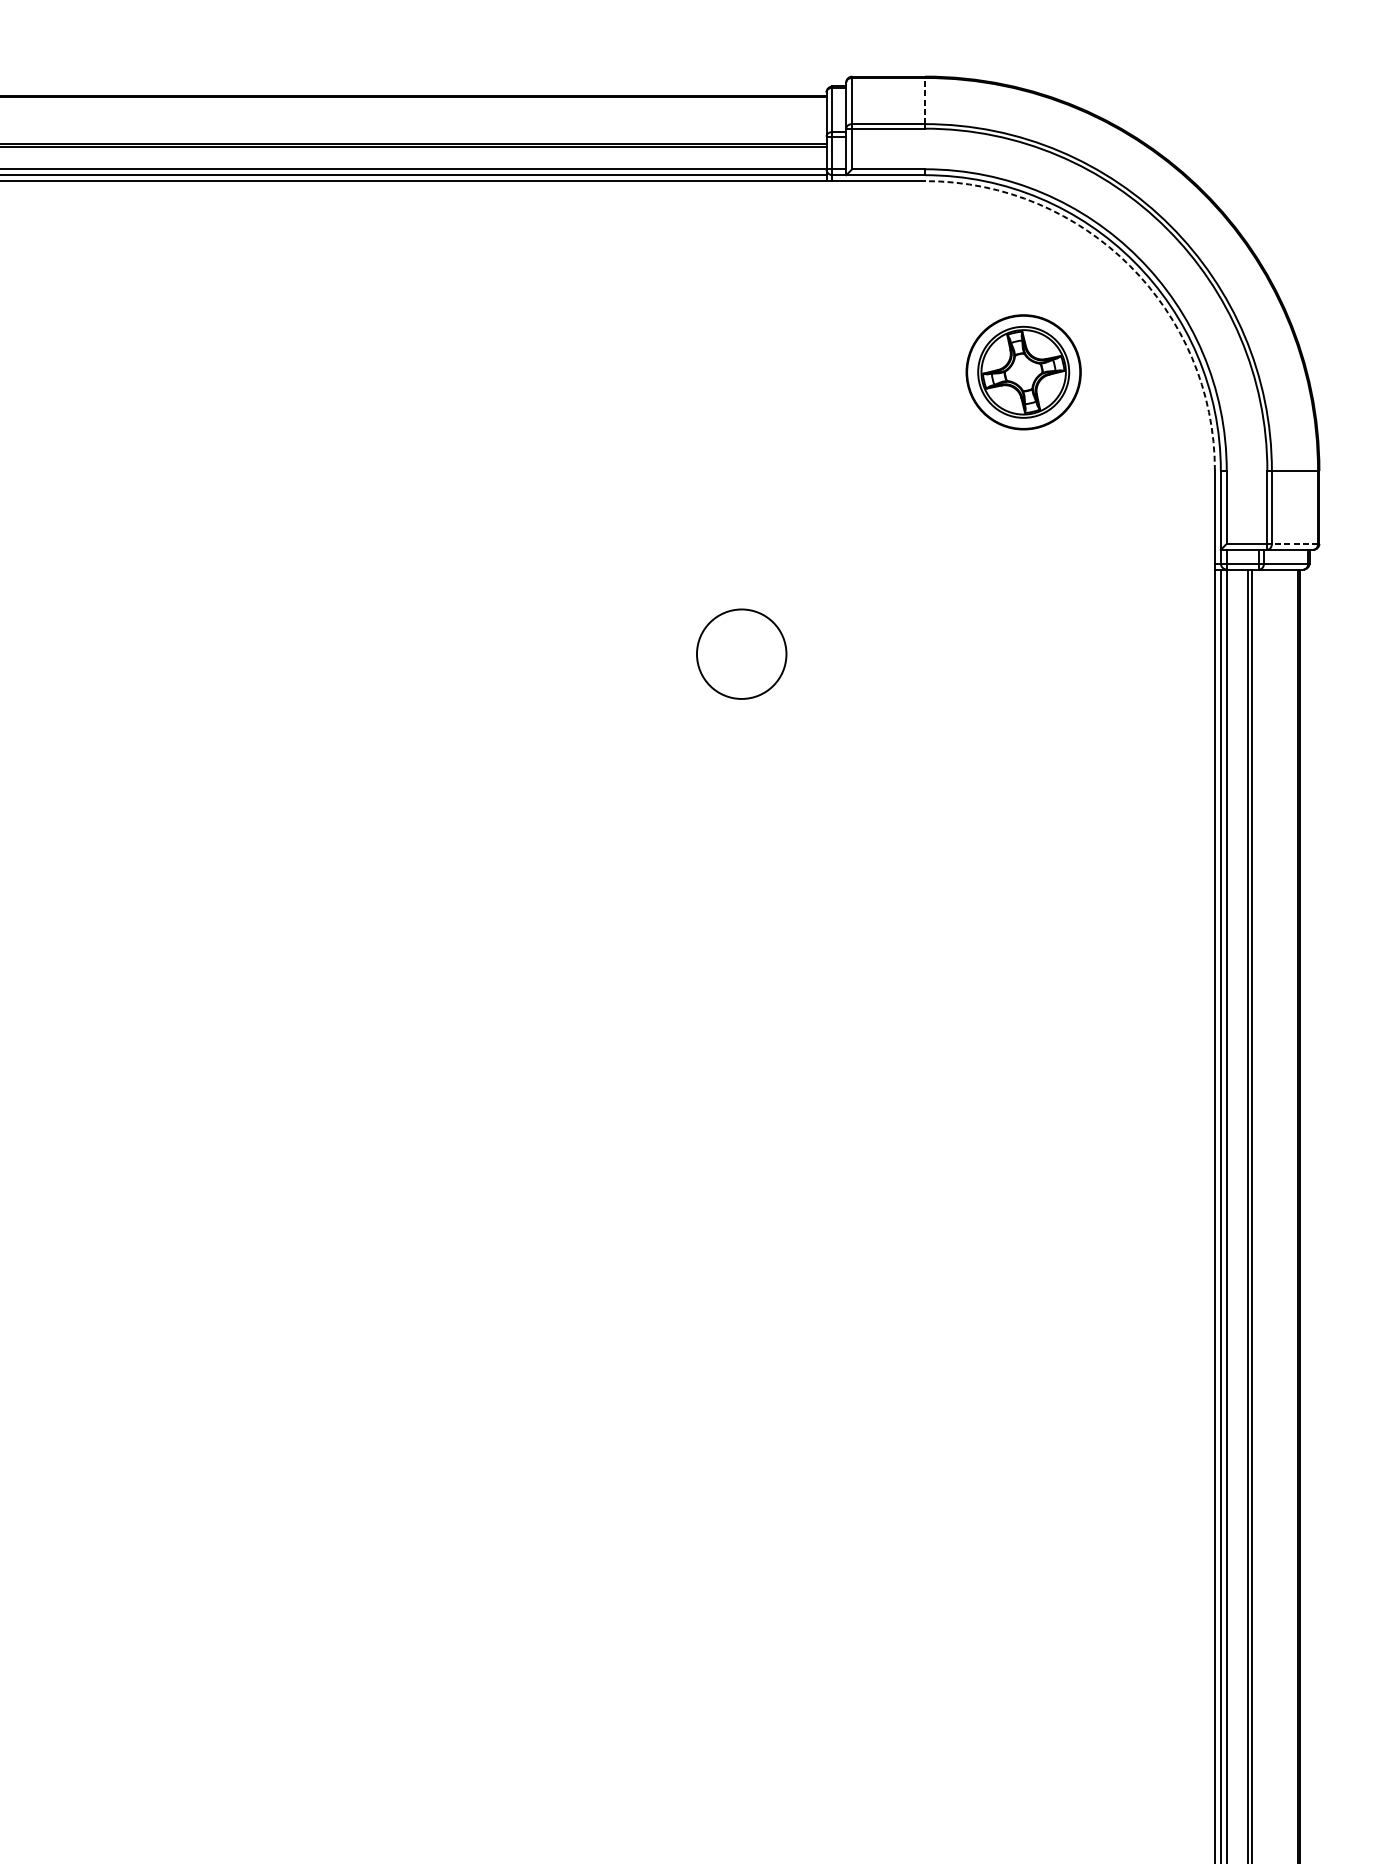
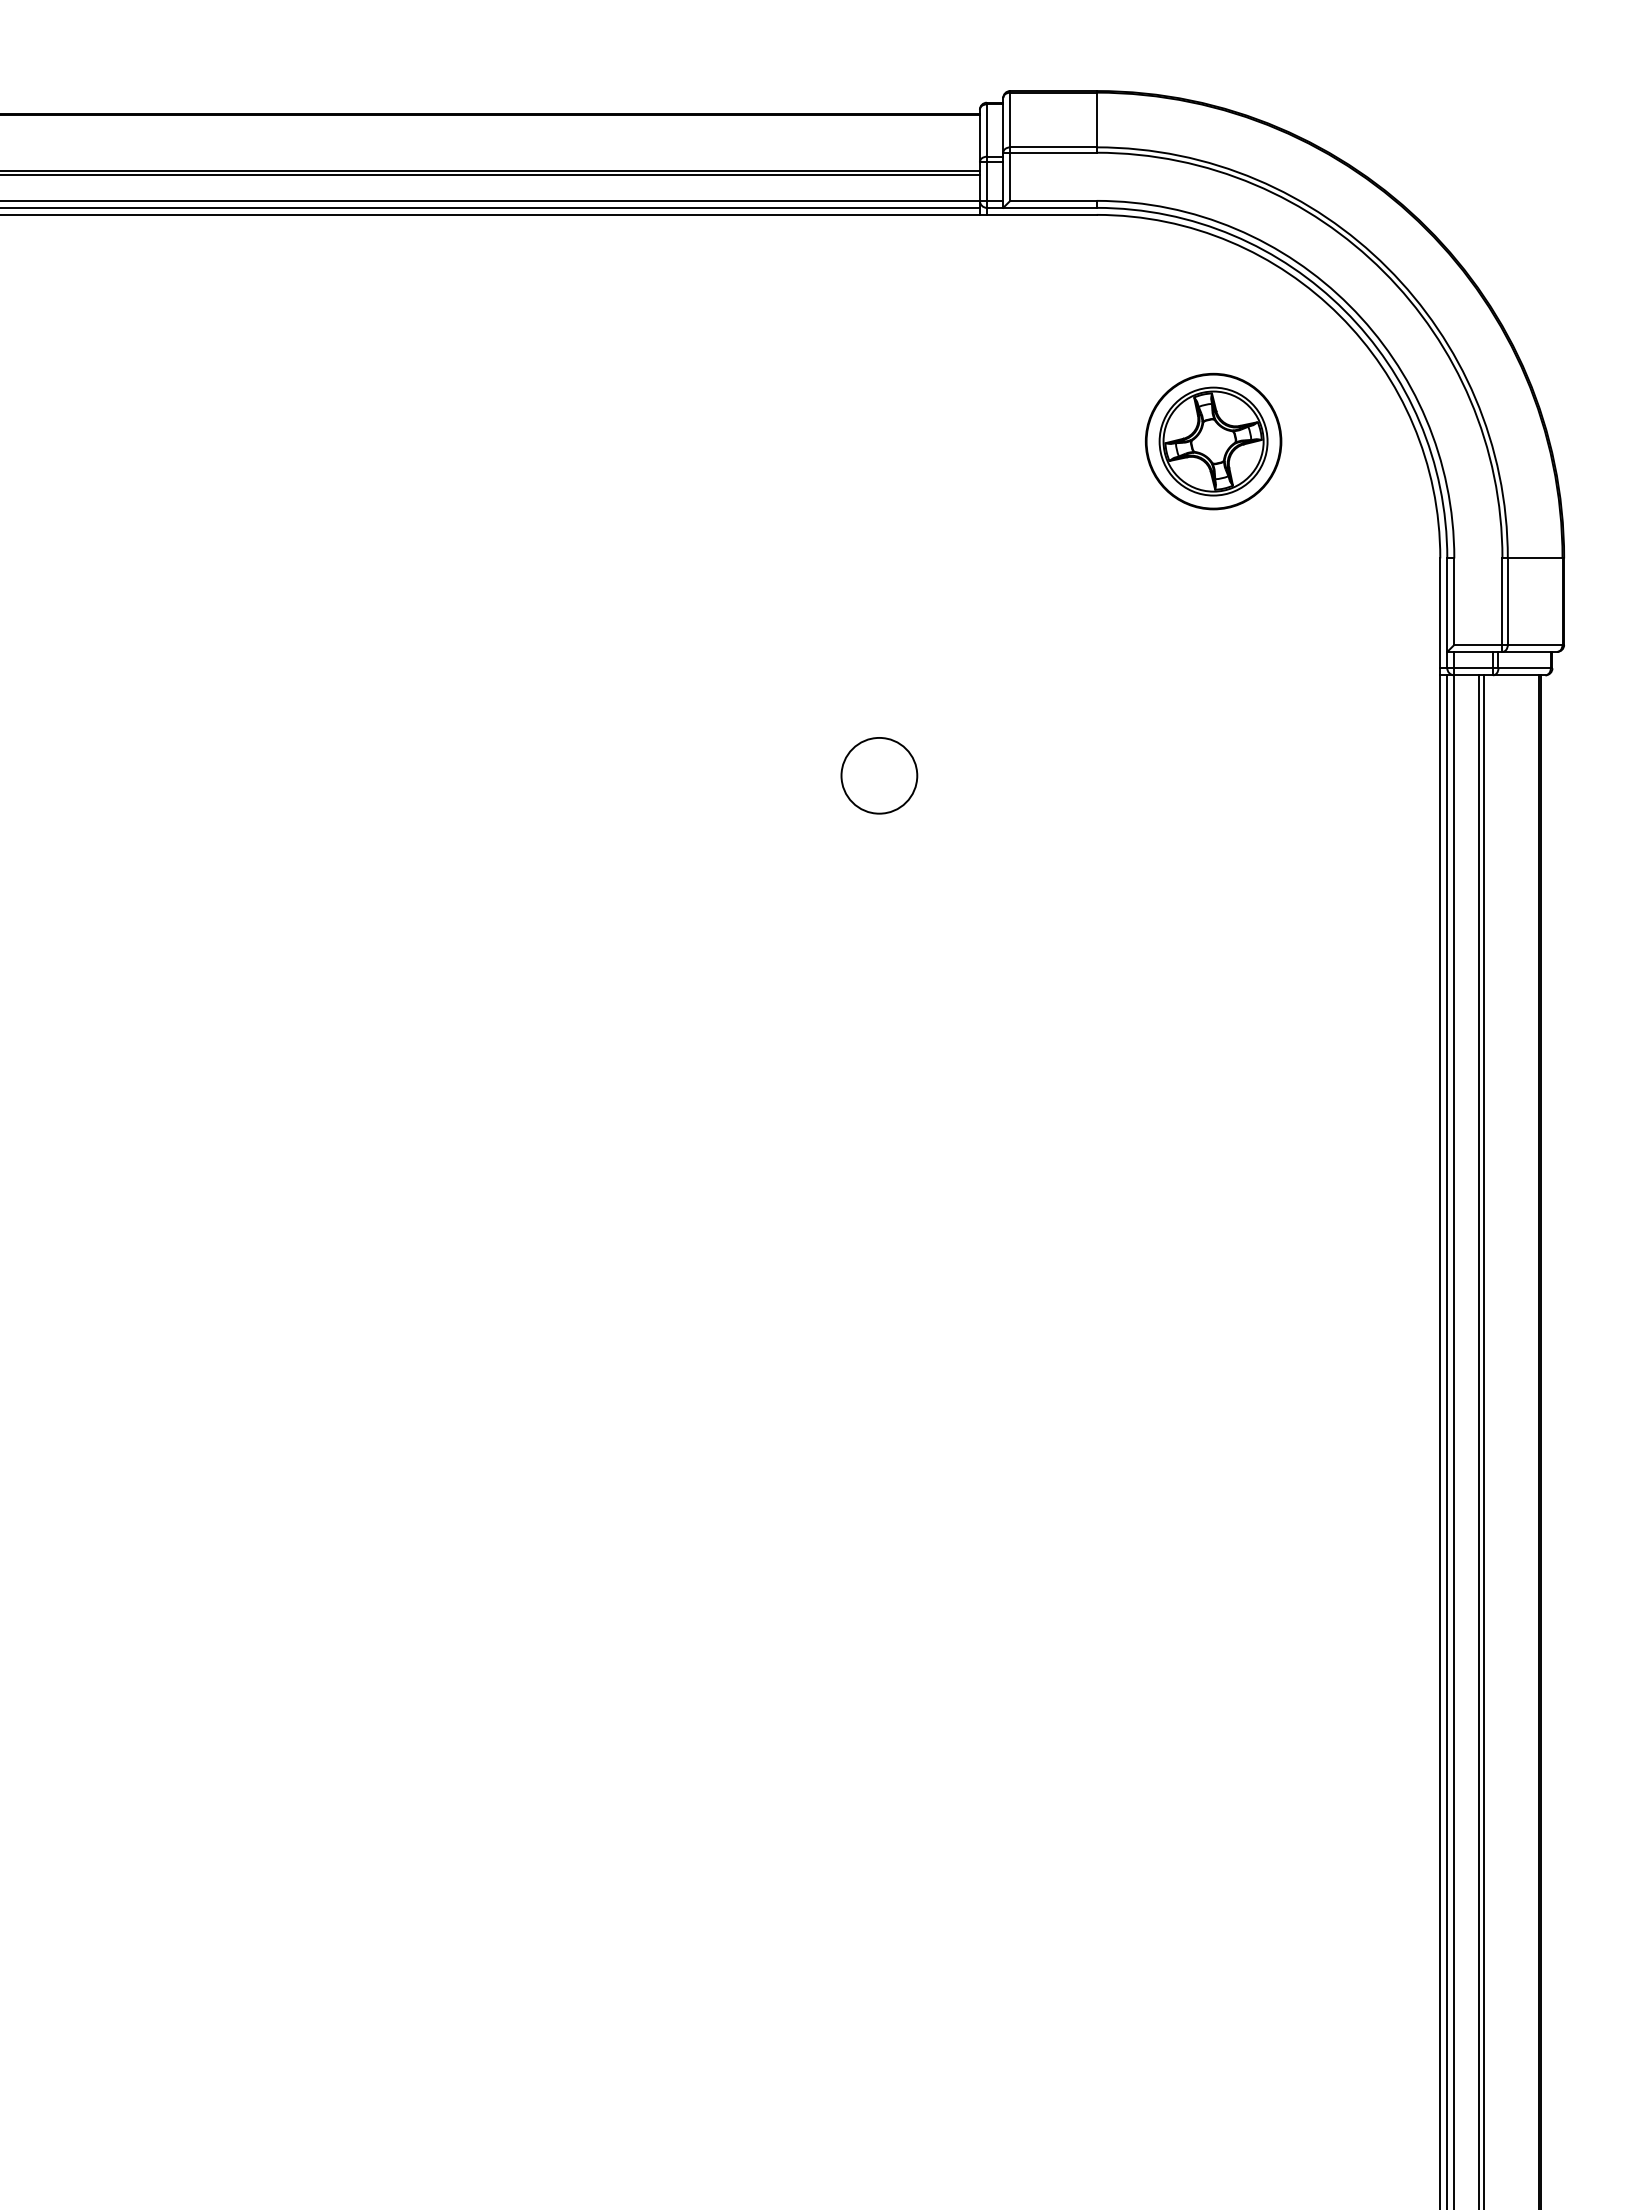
line: (924, 100) -> (1096, 119), dashed -> solid
arc: (1129, 265) -> (1339, 315), dashed -> solid
line: (1294, 543) -> (1534, 644), dashed -> solid
circle: (741, 654) -> (879, 775), size x0.71

